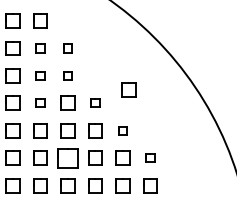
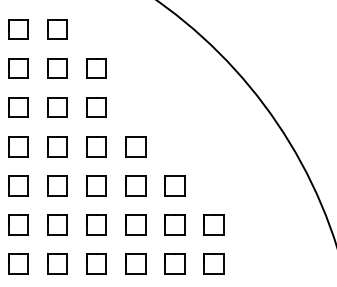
part: (40, 48) -> (57, 68), size x1.67
part: (67, 48) -> (95, 68), size x1.67
part: (40, 75) -> (57, 107), size x1.67
part: (67, 75) -> (95, 107), size x1.67
part: (128, 89) -> (182, 127), removed
part: (40, 102) -> (57, 145), size x1.67
part: (95, 102) -> (135, 145), size x1.67
part: (122, 130) -> (174, 185), size x1.67
part: (67, 157) -> (95, 223), size x0.71
part: (150, 157) -> (214, 223), size x1.67

